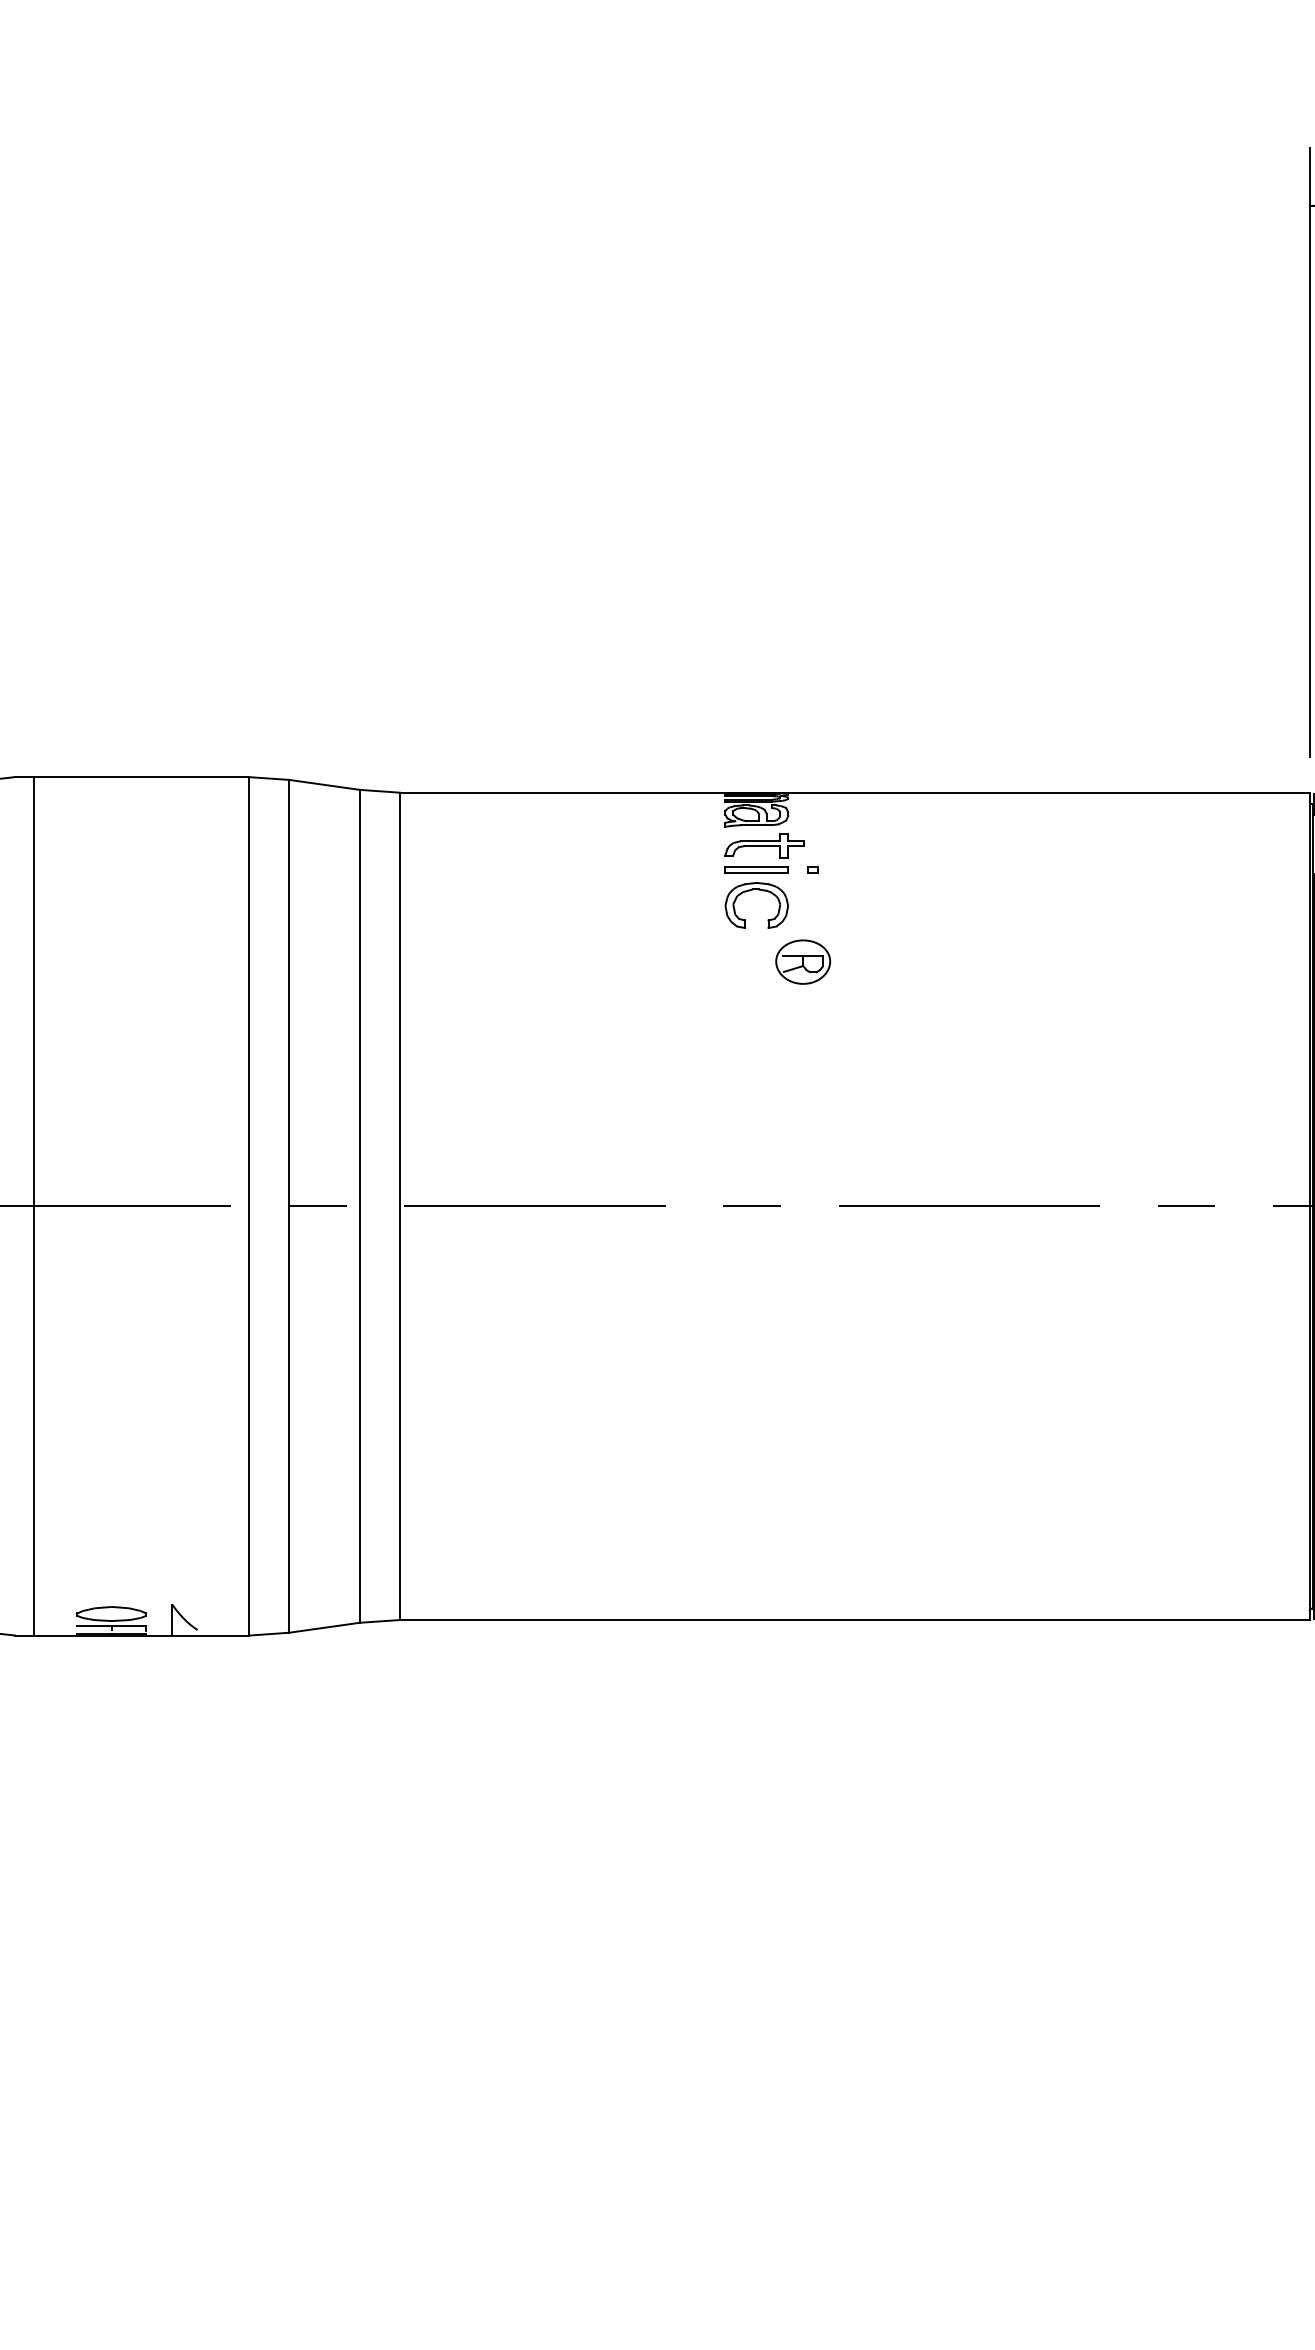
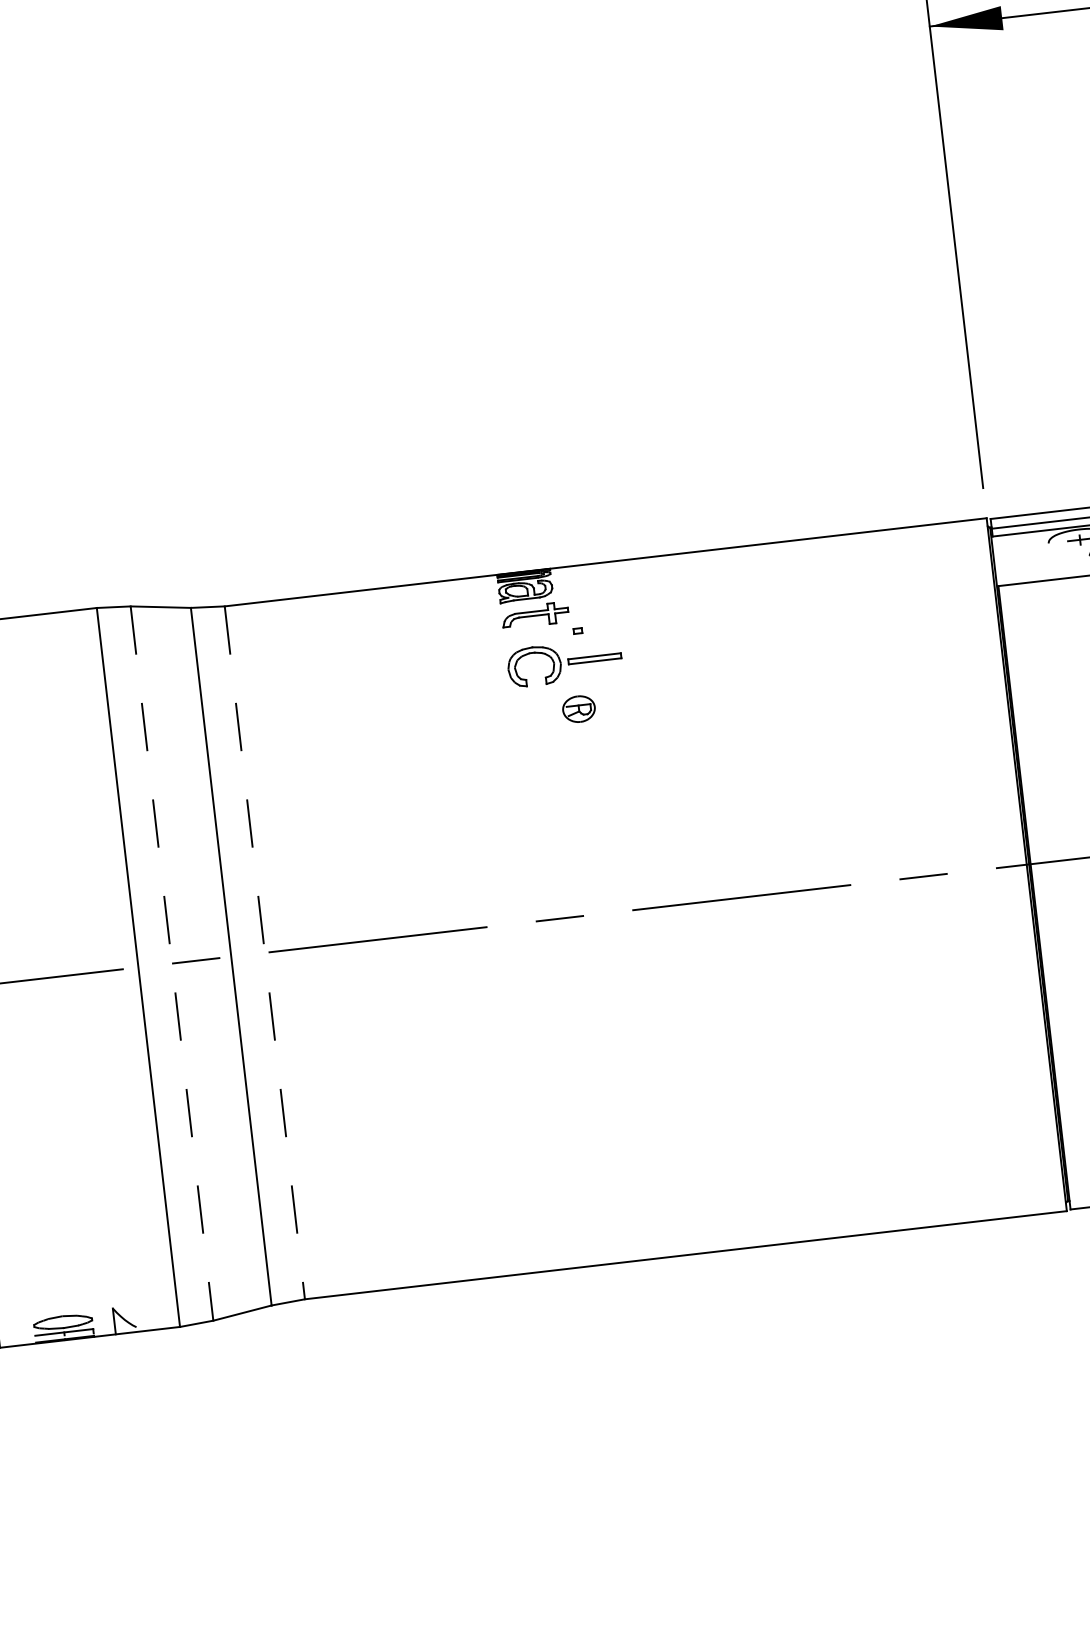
part: (756, 869) -> (594, 658), moved
part: (803, 961) -> (579, 708), size x0.7
line: (289, 1206) -> (172, 963), solid -> dashed
line: (399, 1206) -> (264, 952), solid -> dashed

